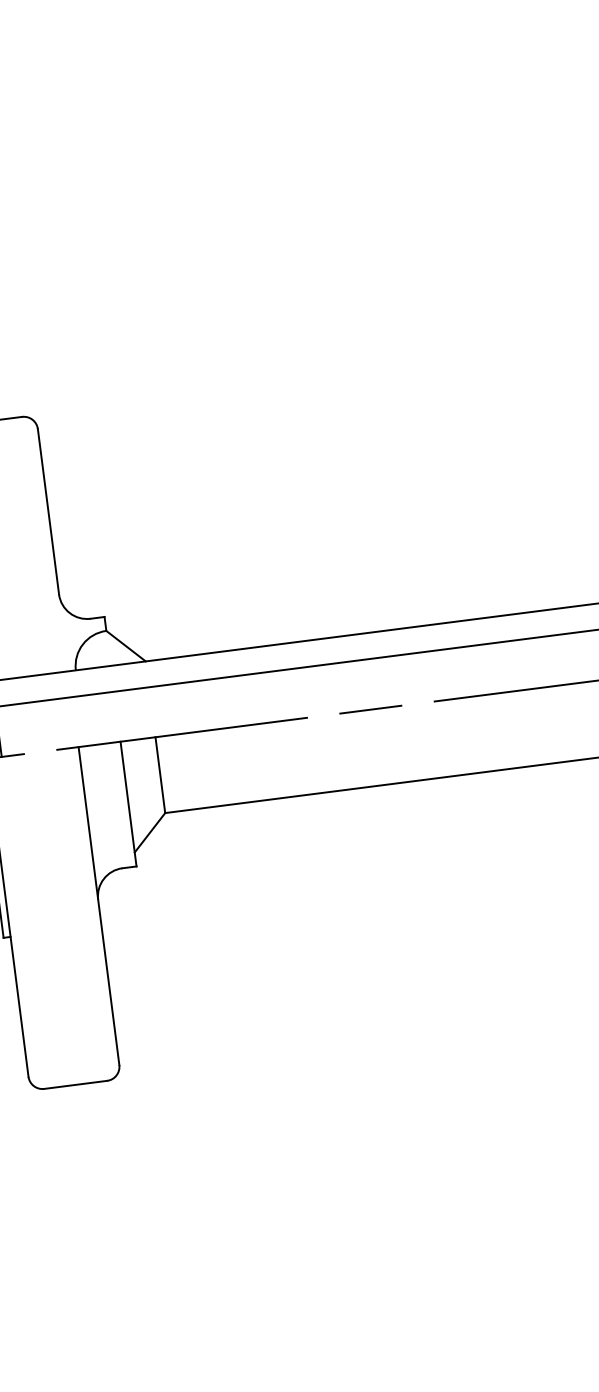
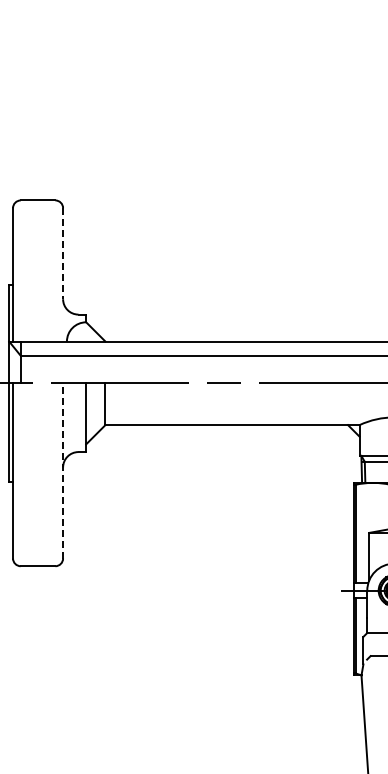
line: (49, 511) -> (63, 253), solid -> dashed
line: (99, 905) -> (63, 470), solid -> dashed

